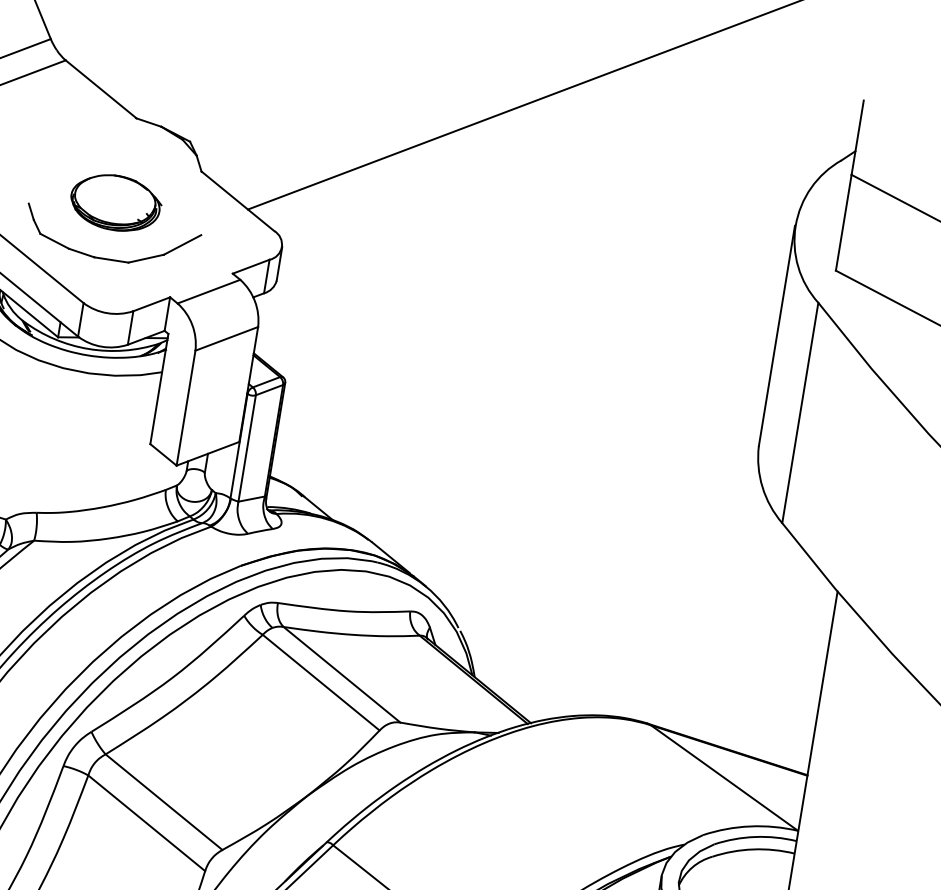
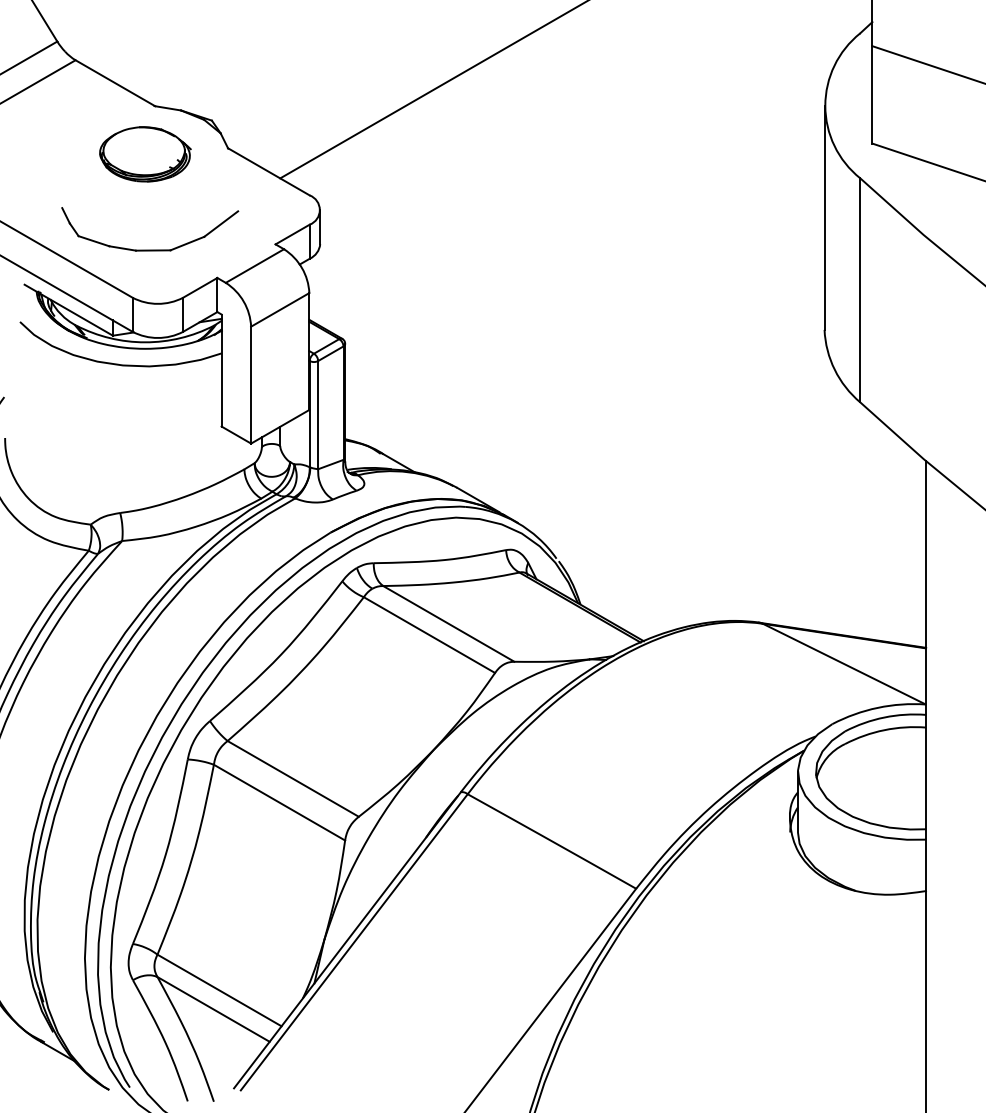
part: (115, 203) -> (145, 154), moved

